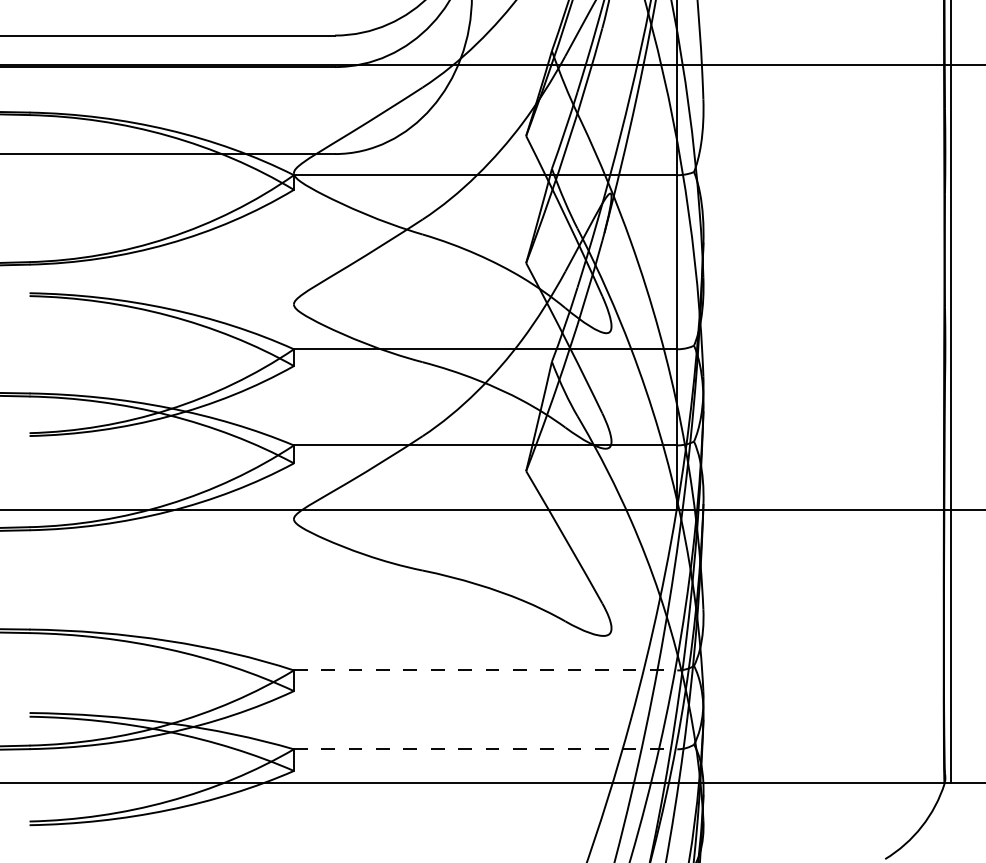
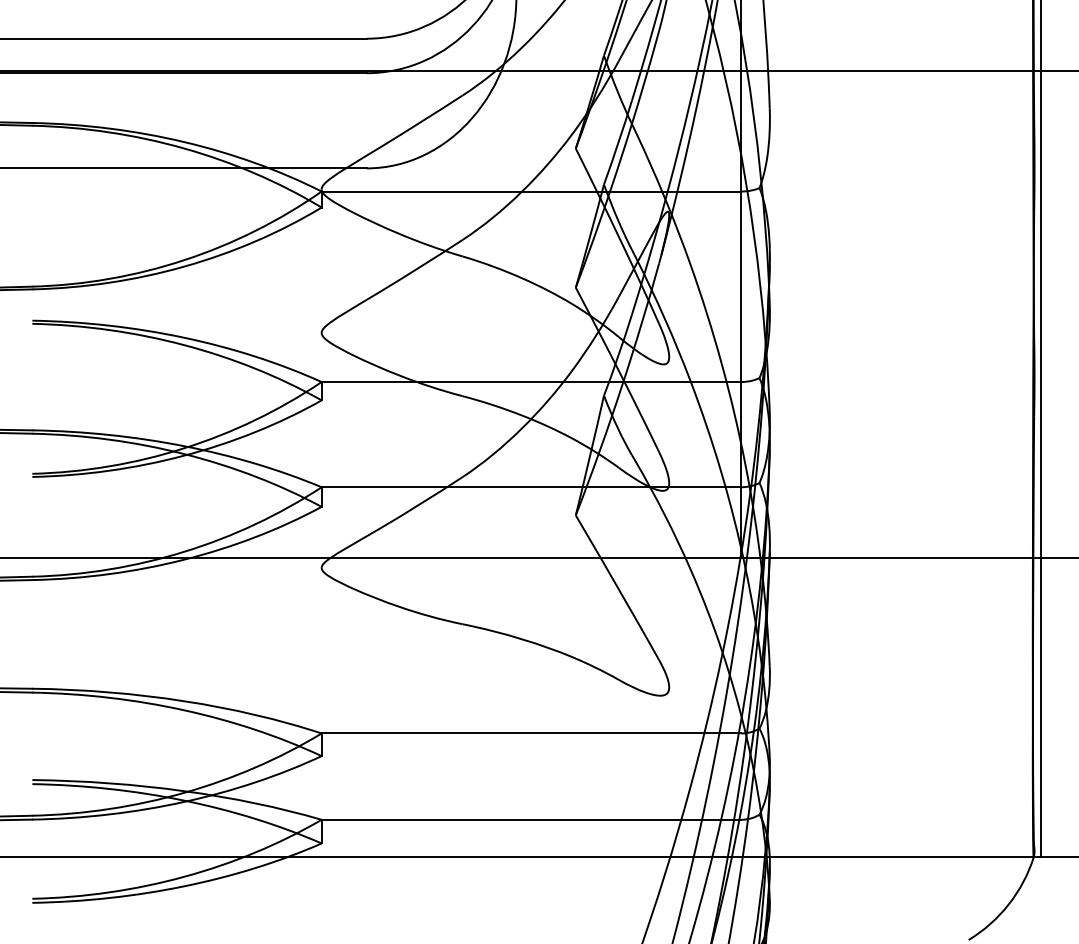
line: (485, 670) -> (531, 733), dashed -> solid
line: (485, 749) -> (531, 819), dashed -> solid

